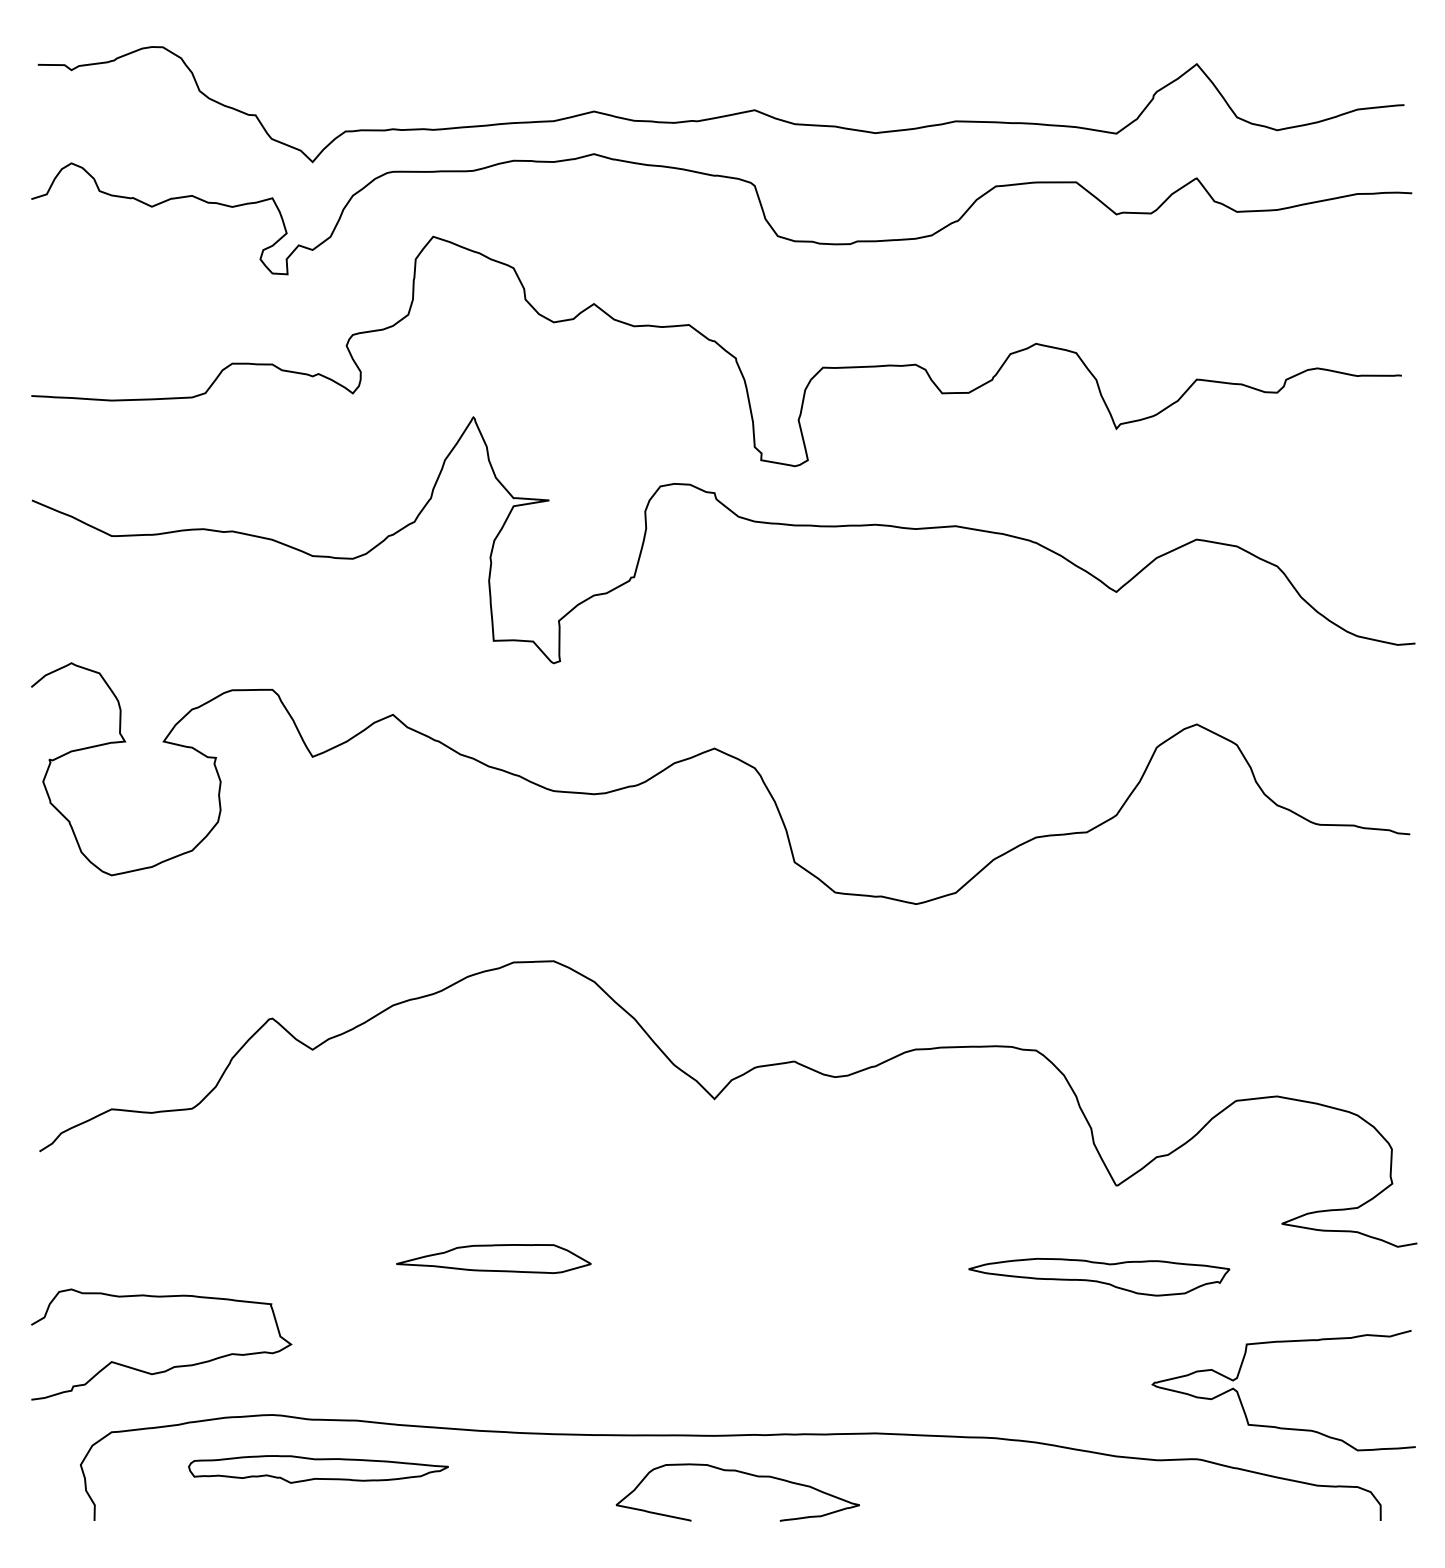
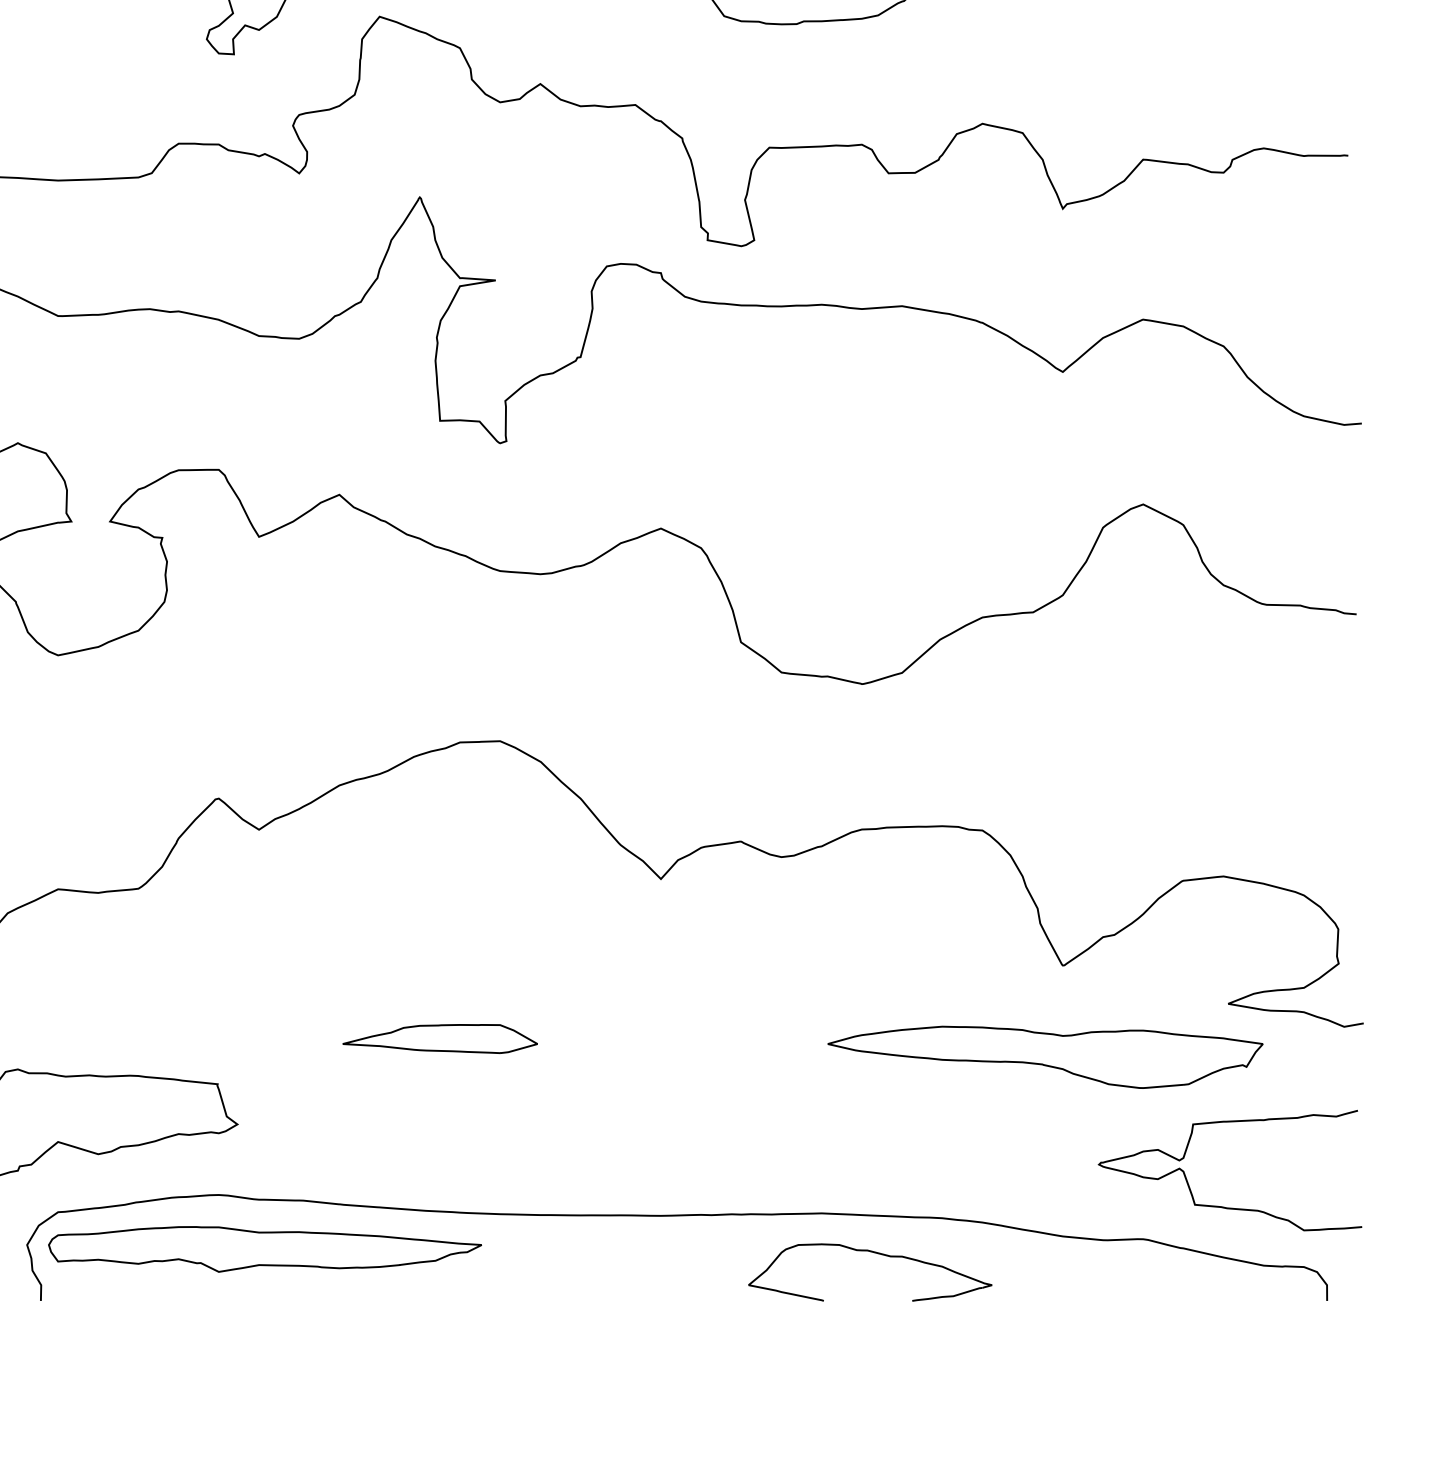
part: (1099, 1276) -> (1045, 1056), size x1.67
part: (318, 1469) -> (264, 1249), size x1.67
part: (741, 1473) -> (873, 1253), moved

